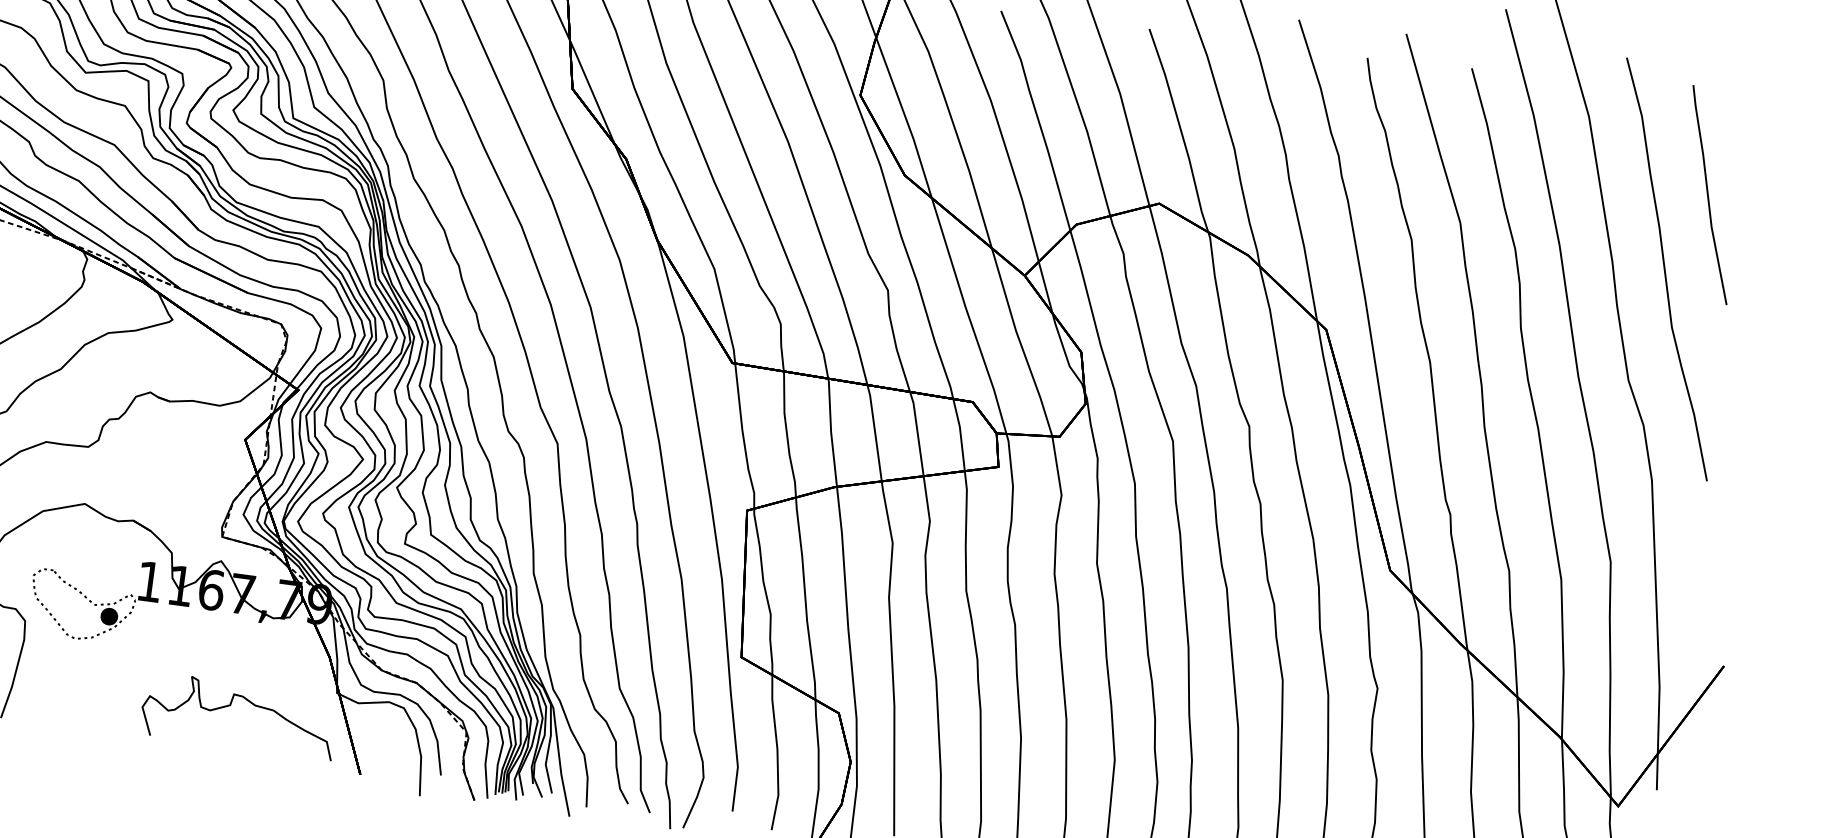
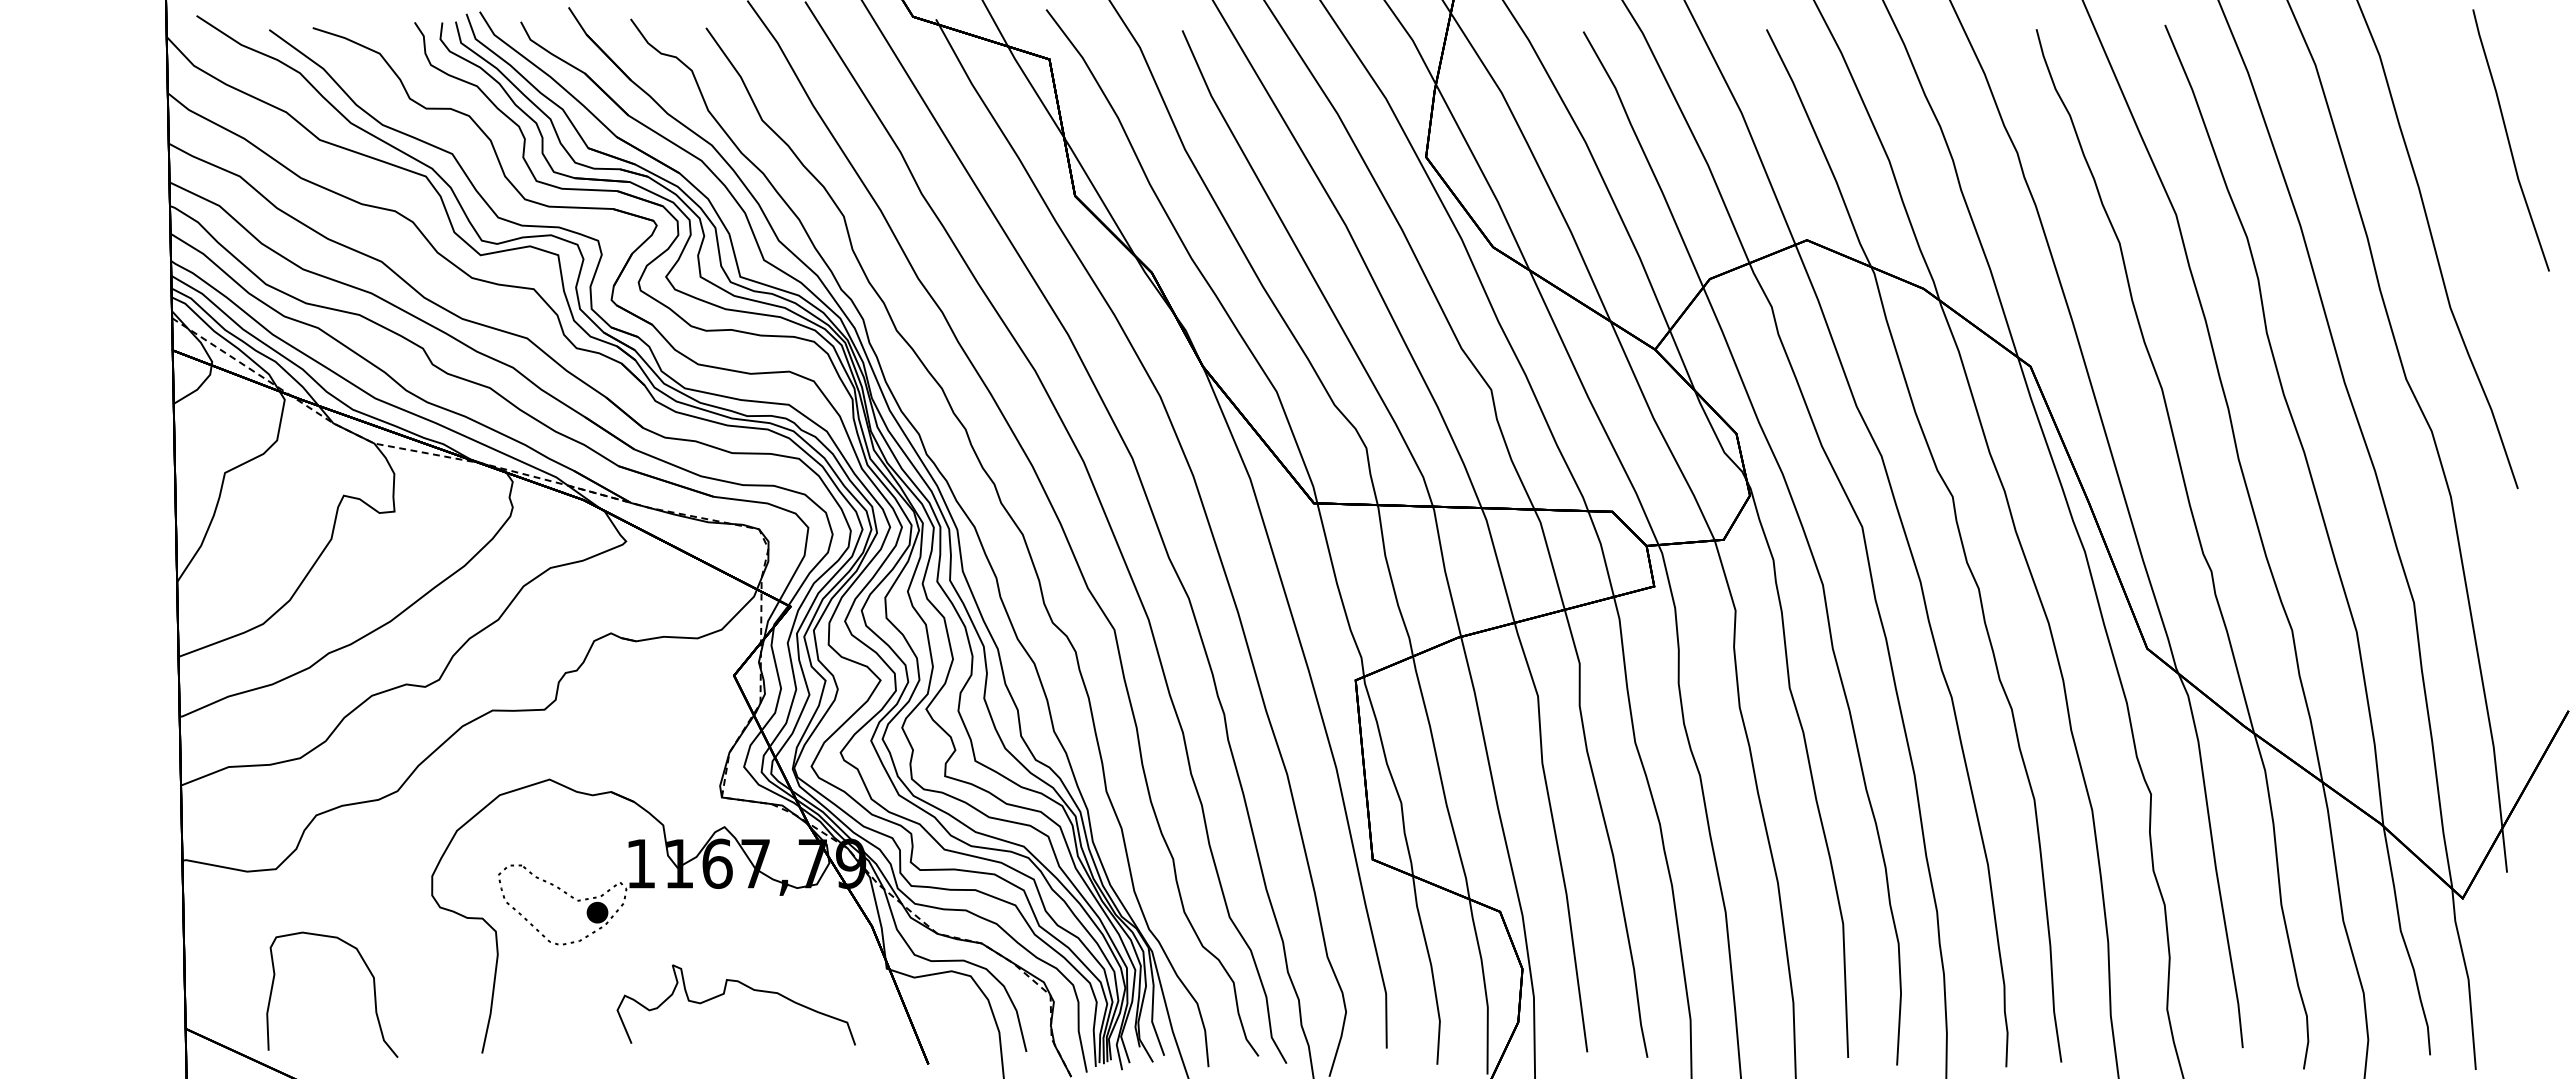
line: (1708, 194) -> (2509, 140), moved
curve: (230, 705) -> (724, 994), moved

